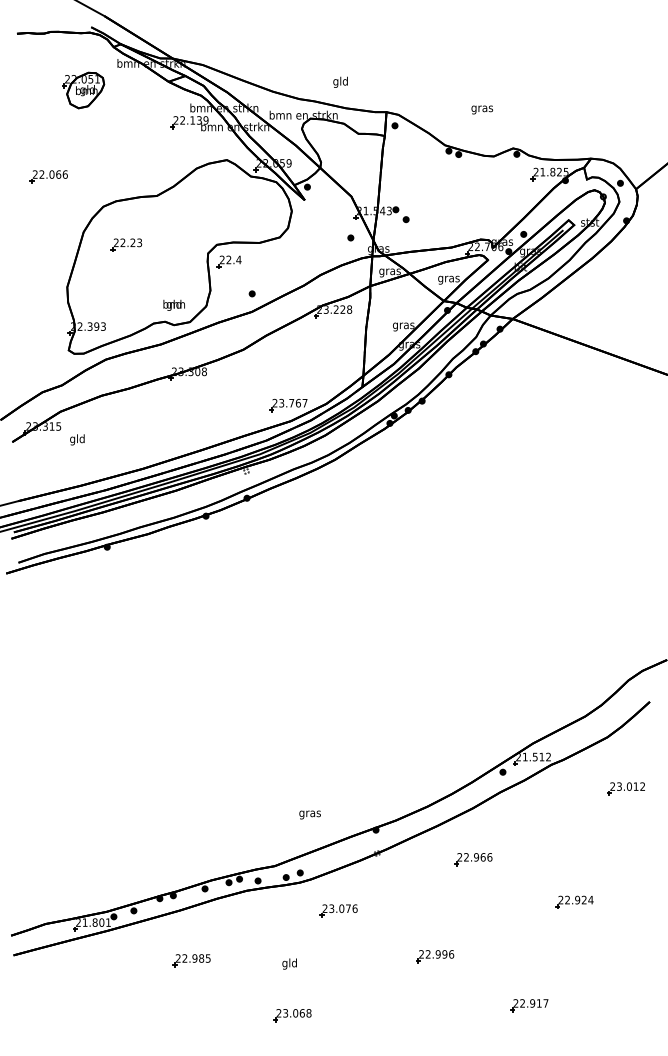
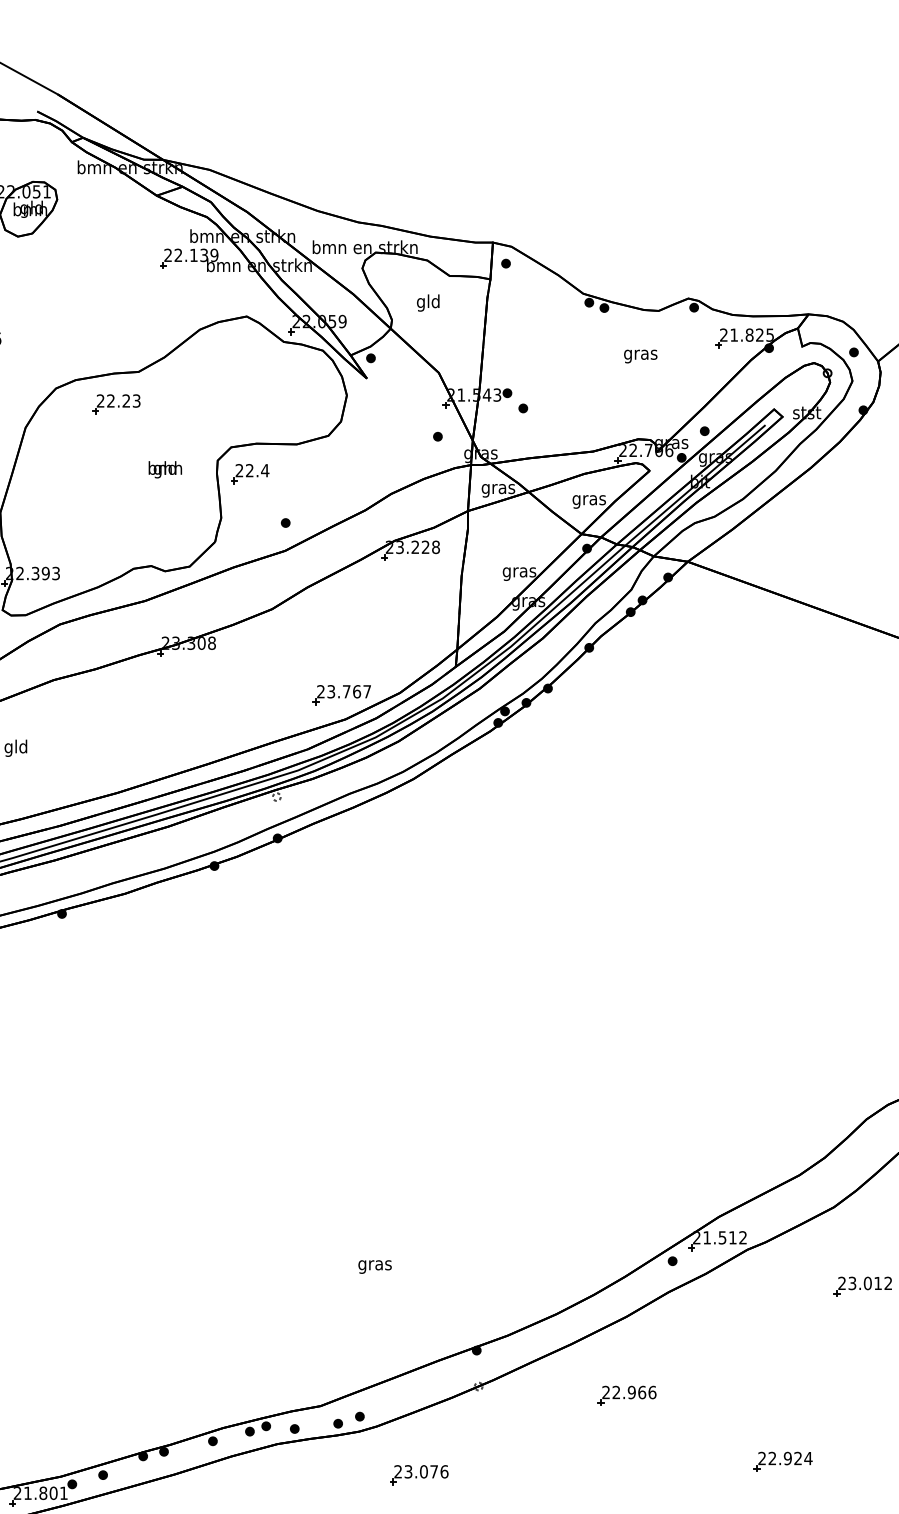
text: (340, 81) -> (428, 301), moved
text: (482, 109) -> (641, 355), moved
part: (126, 244) -> (116, 403), moved
text: (173, 304) -> (164, 468), moved
text: (309, 814) -> (374, 1266), moved

